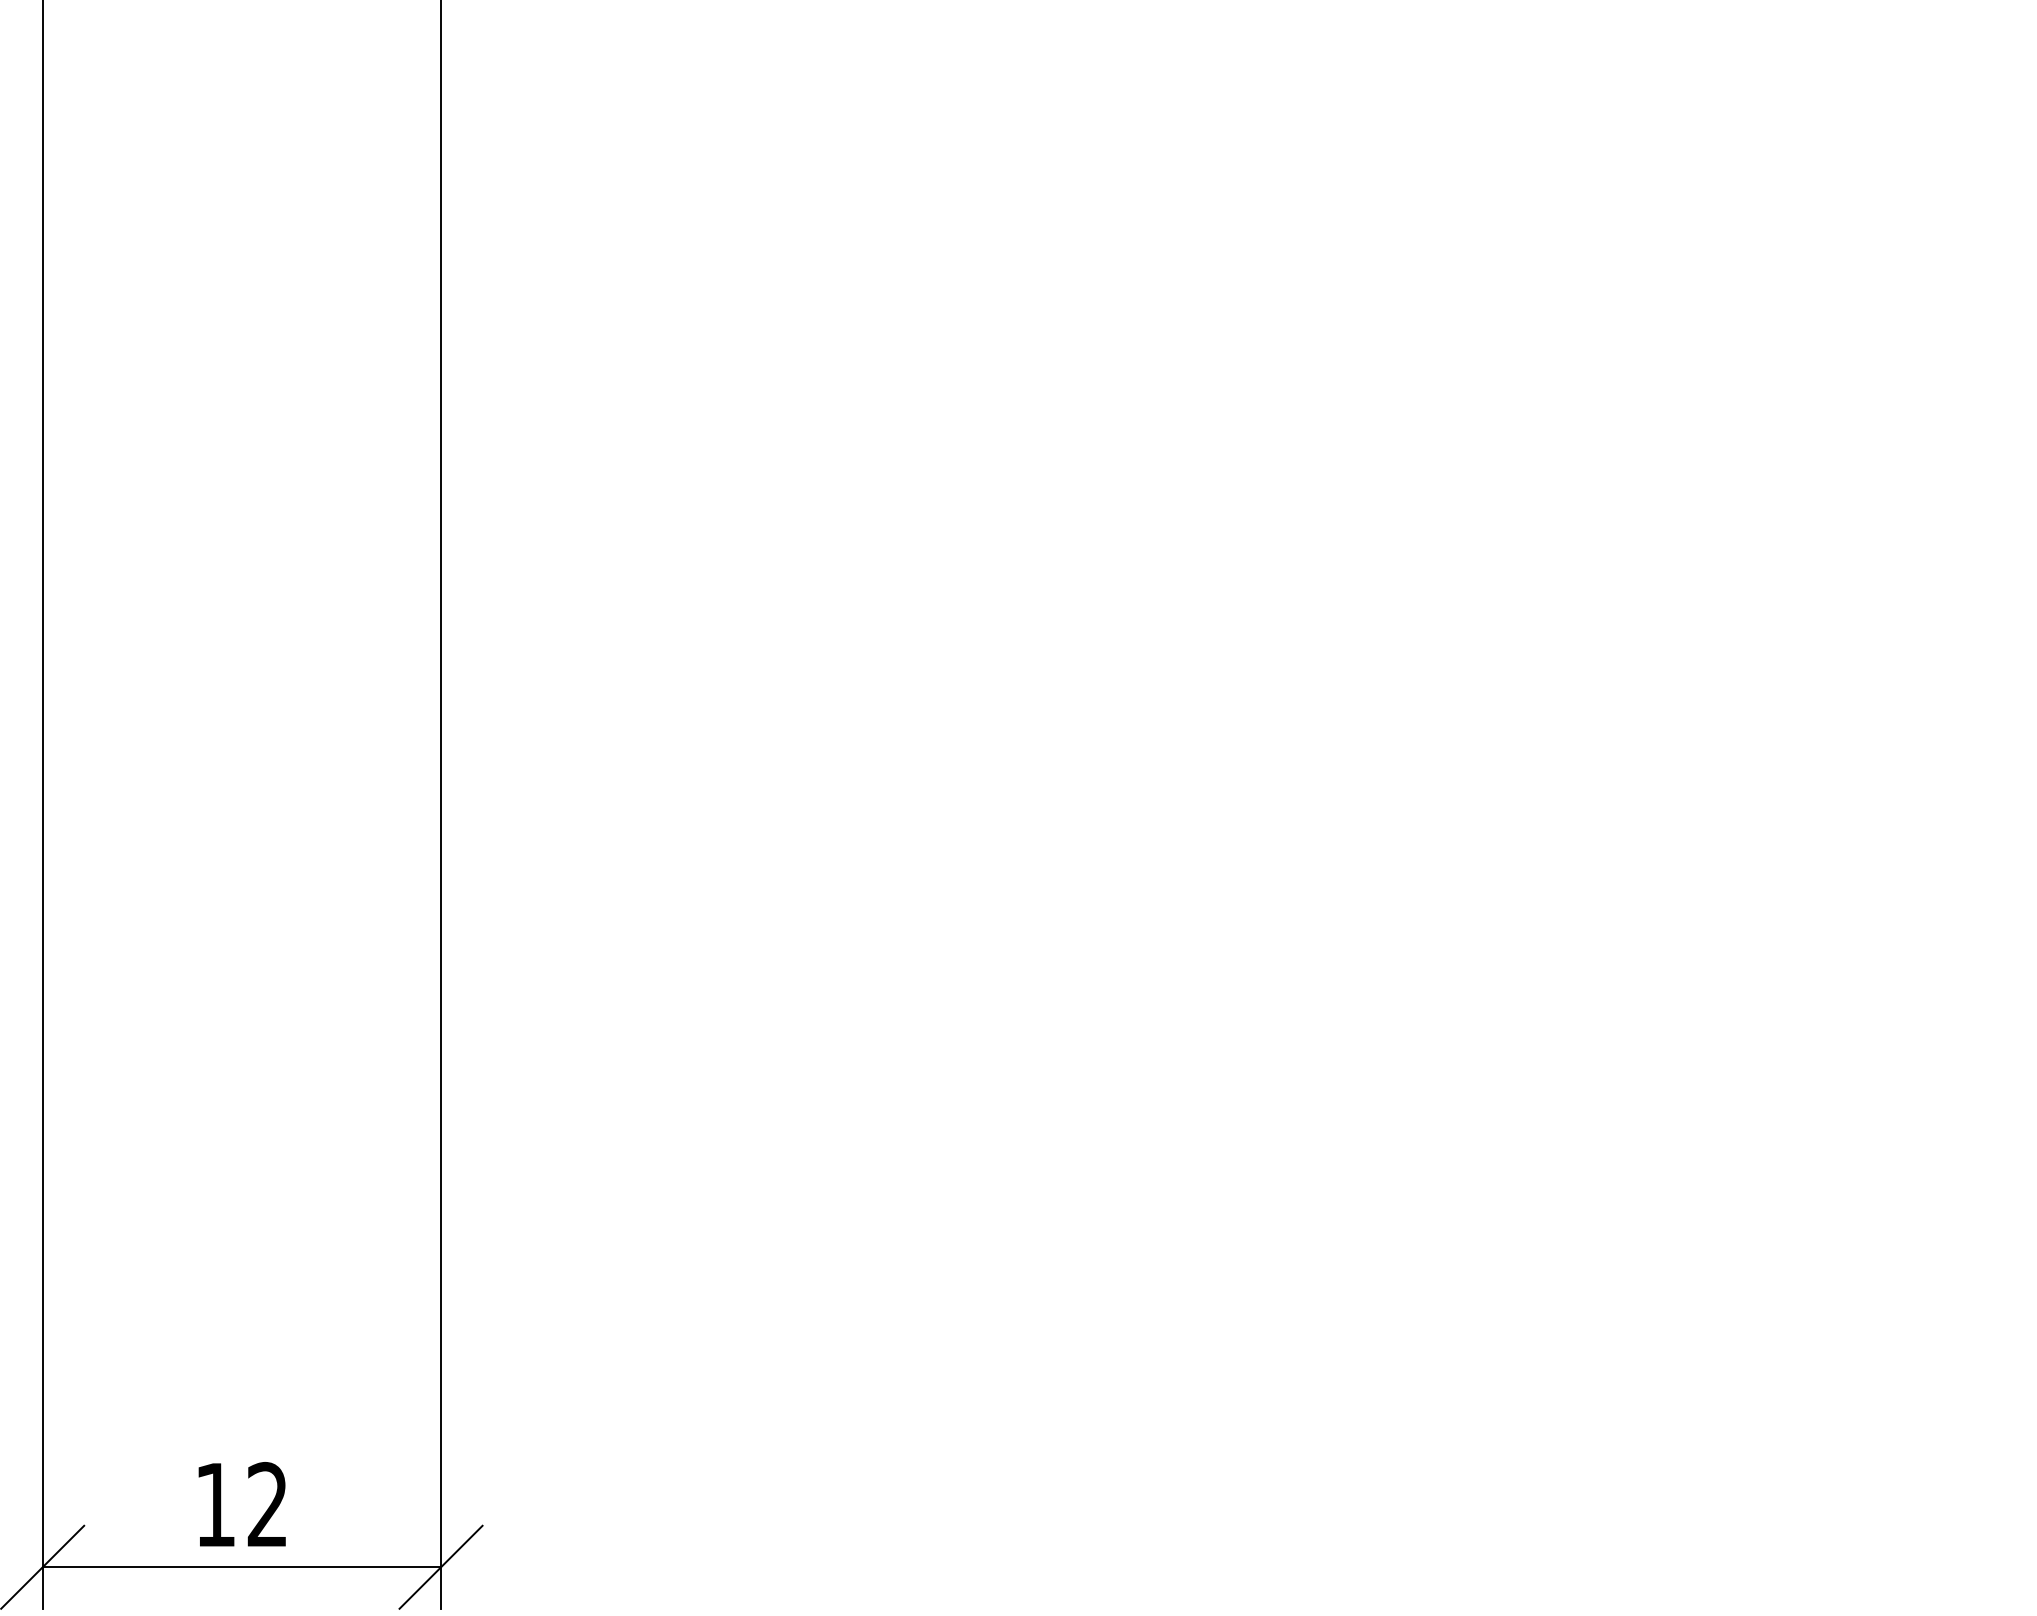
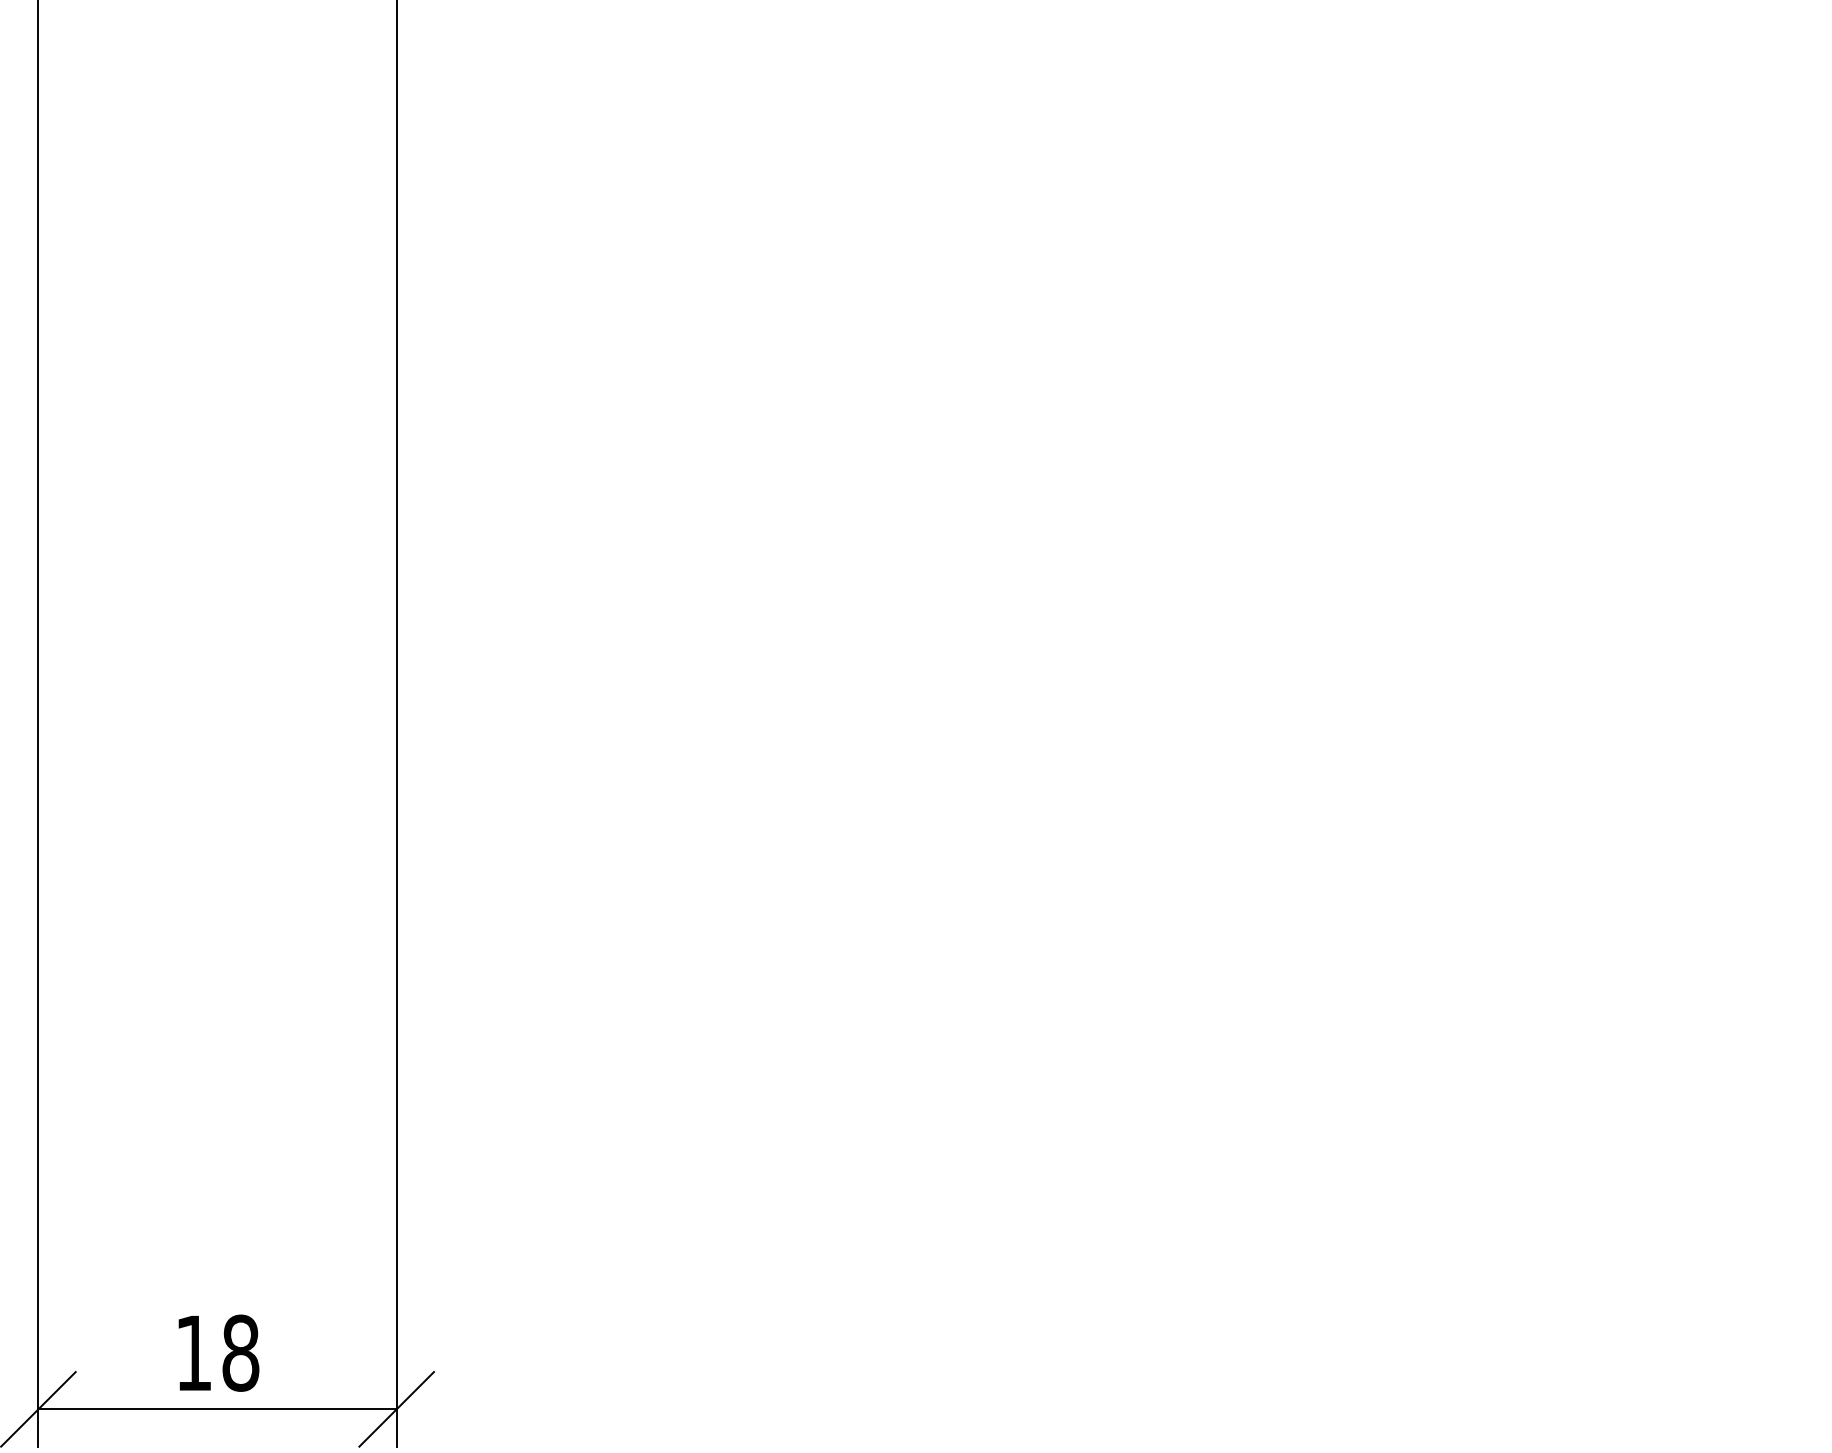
text: (267, 1504) -> (240, 1352), 12 -> 18

